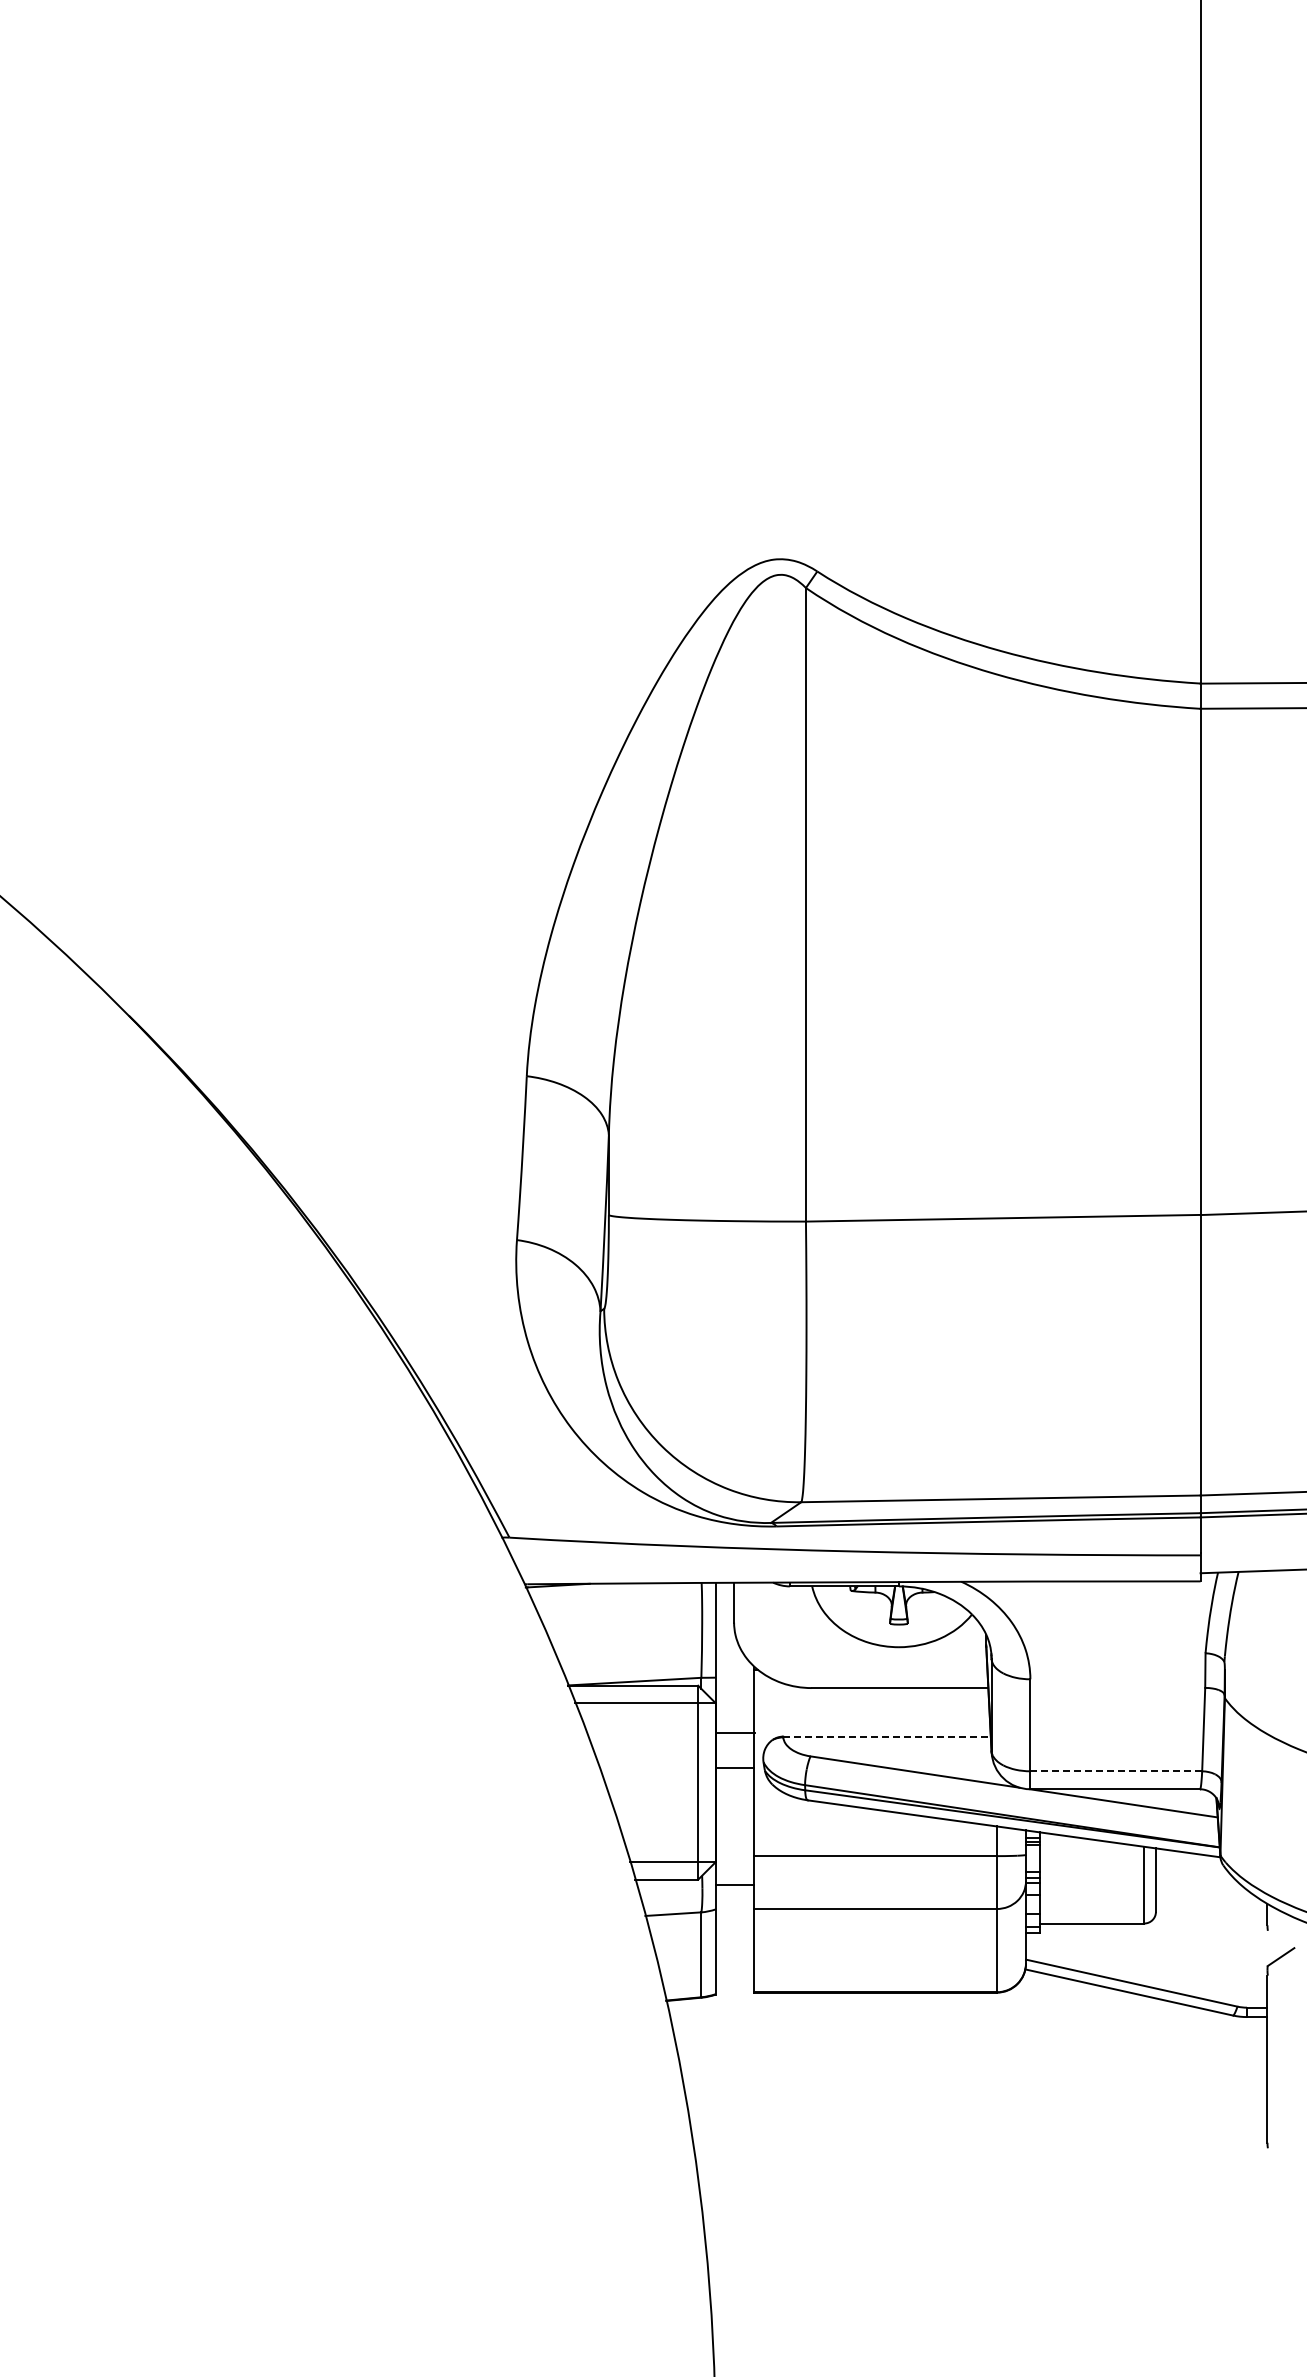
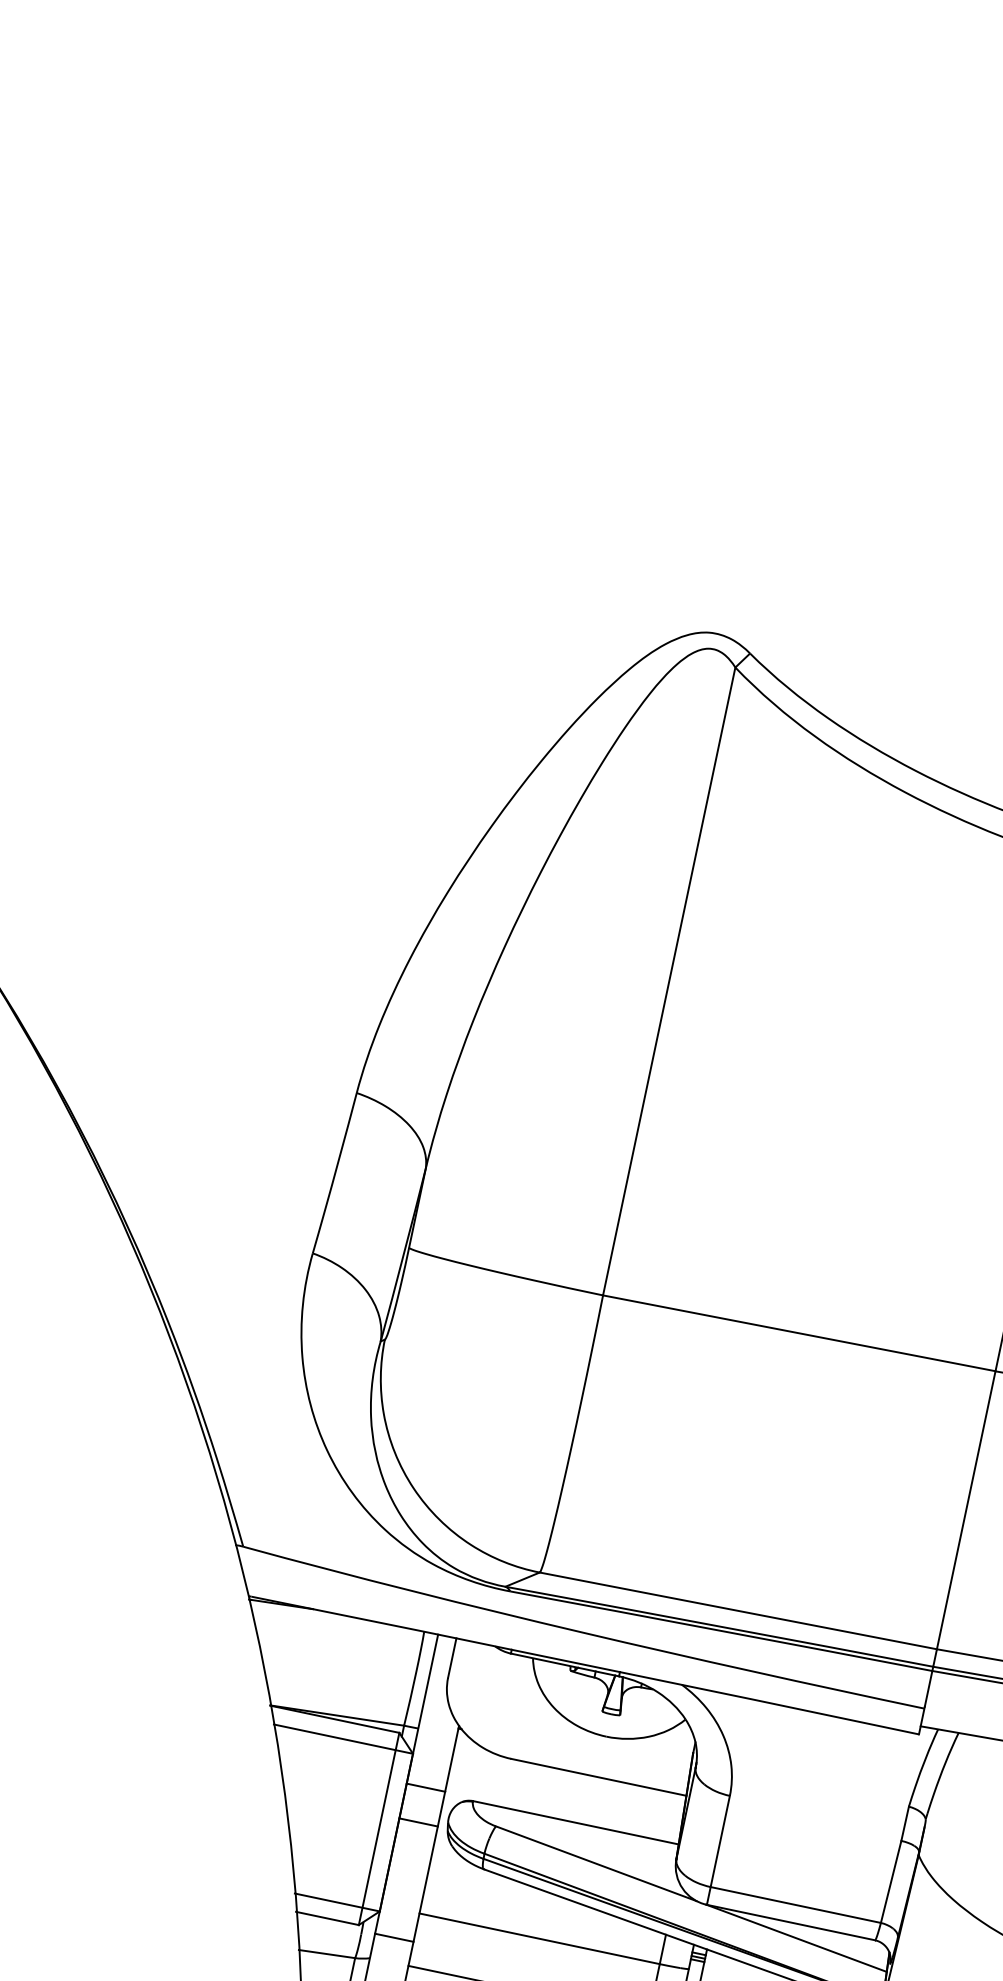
line: (887, 1736) -> (576, 1822), dashed -> solid
line: (1116, 1771) -> (795, 1905), dashed -> solid

